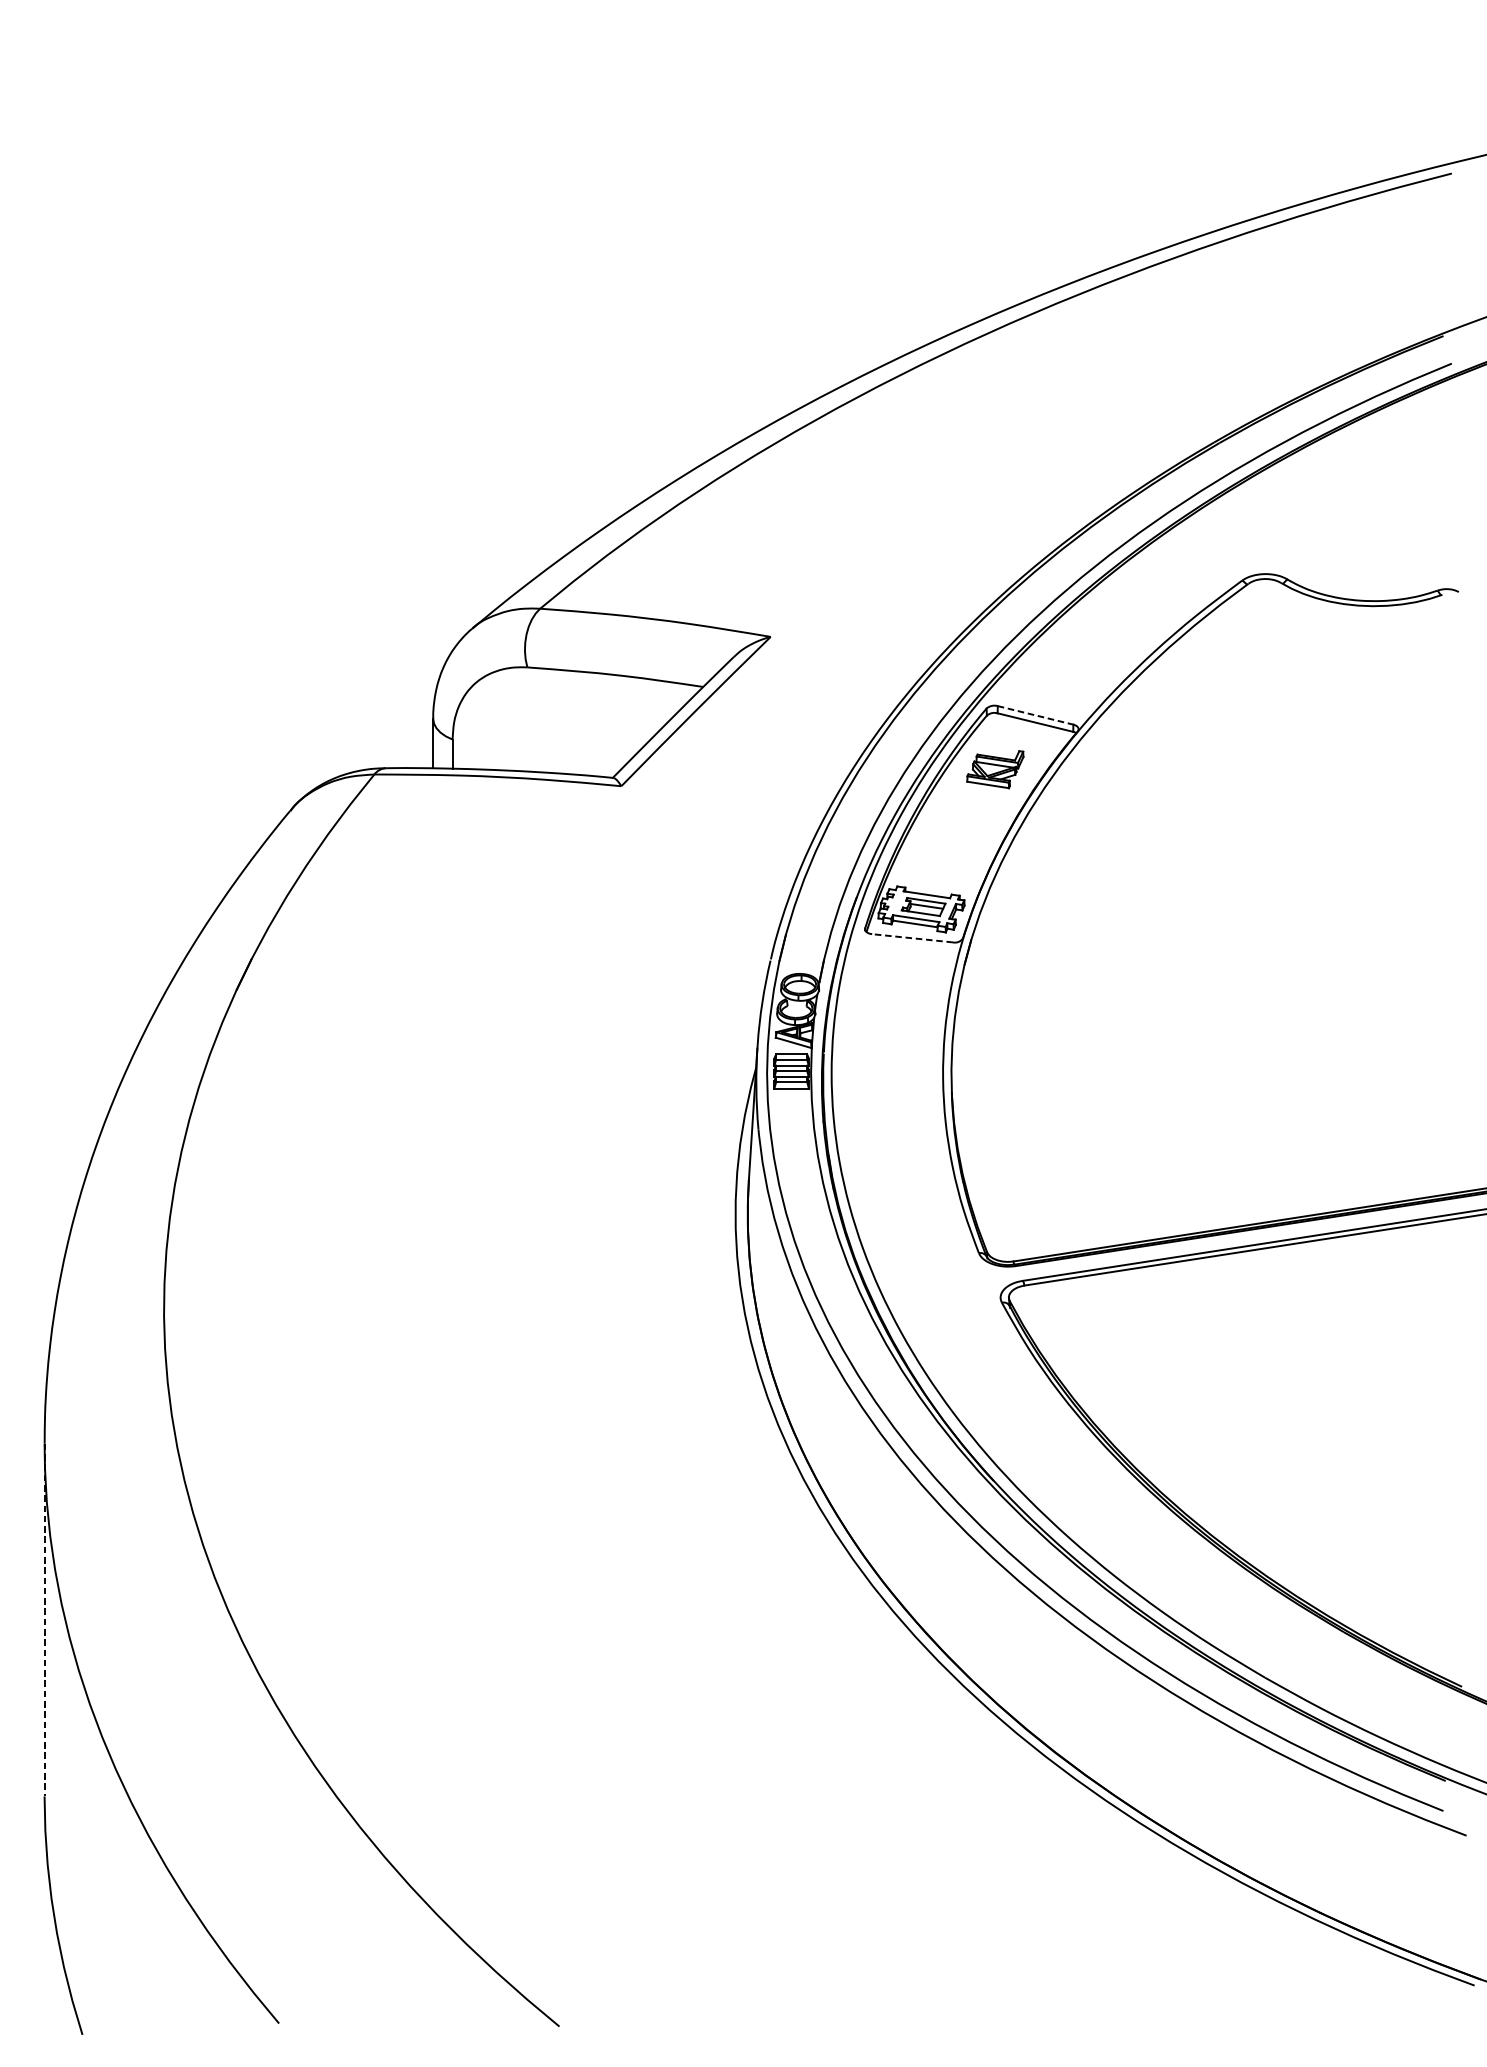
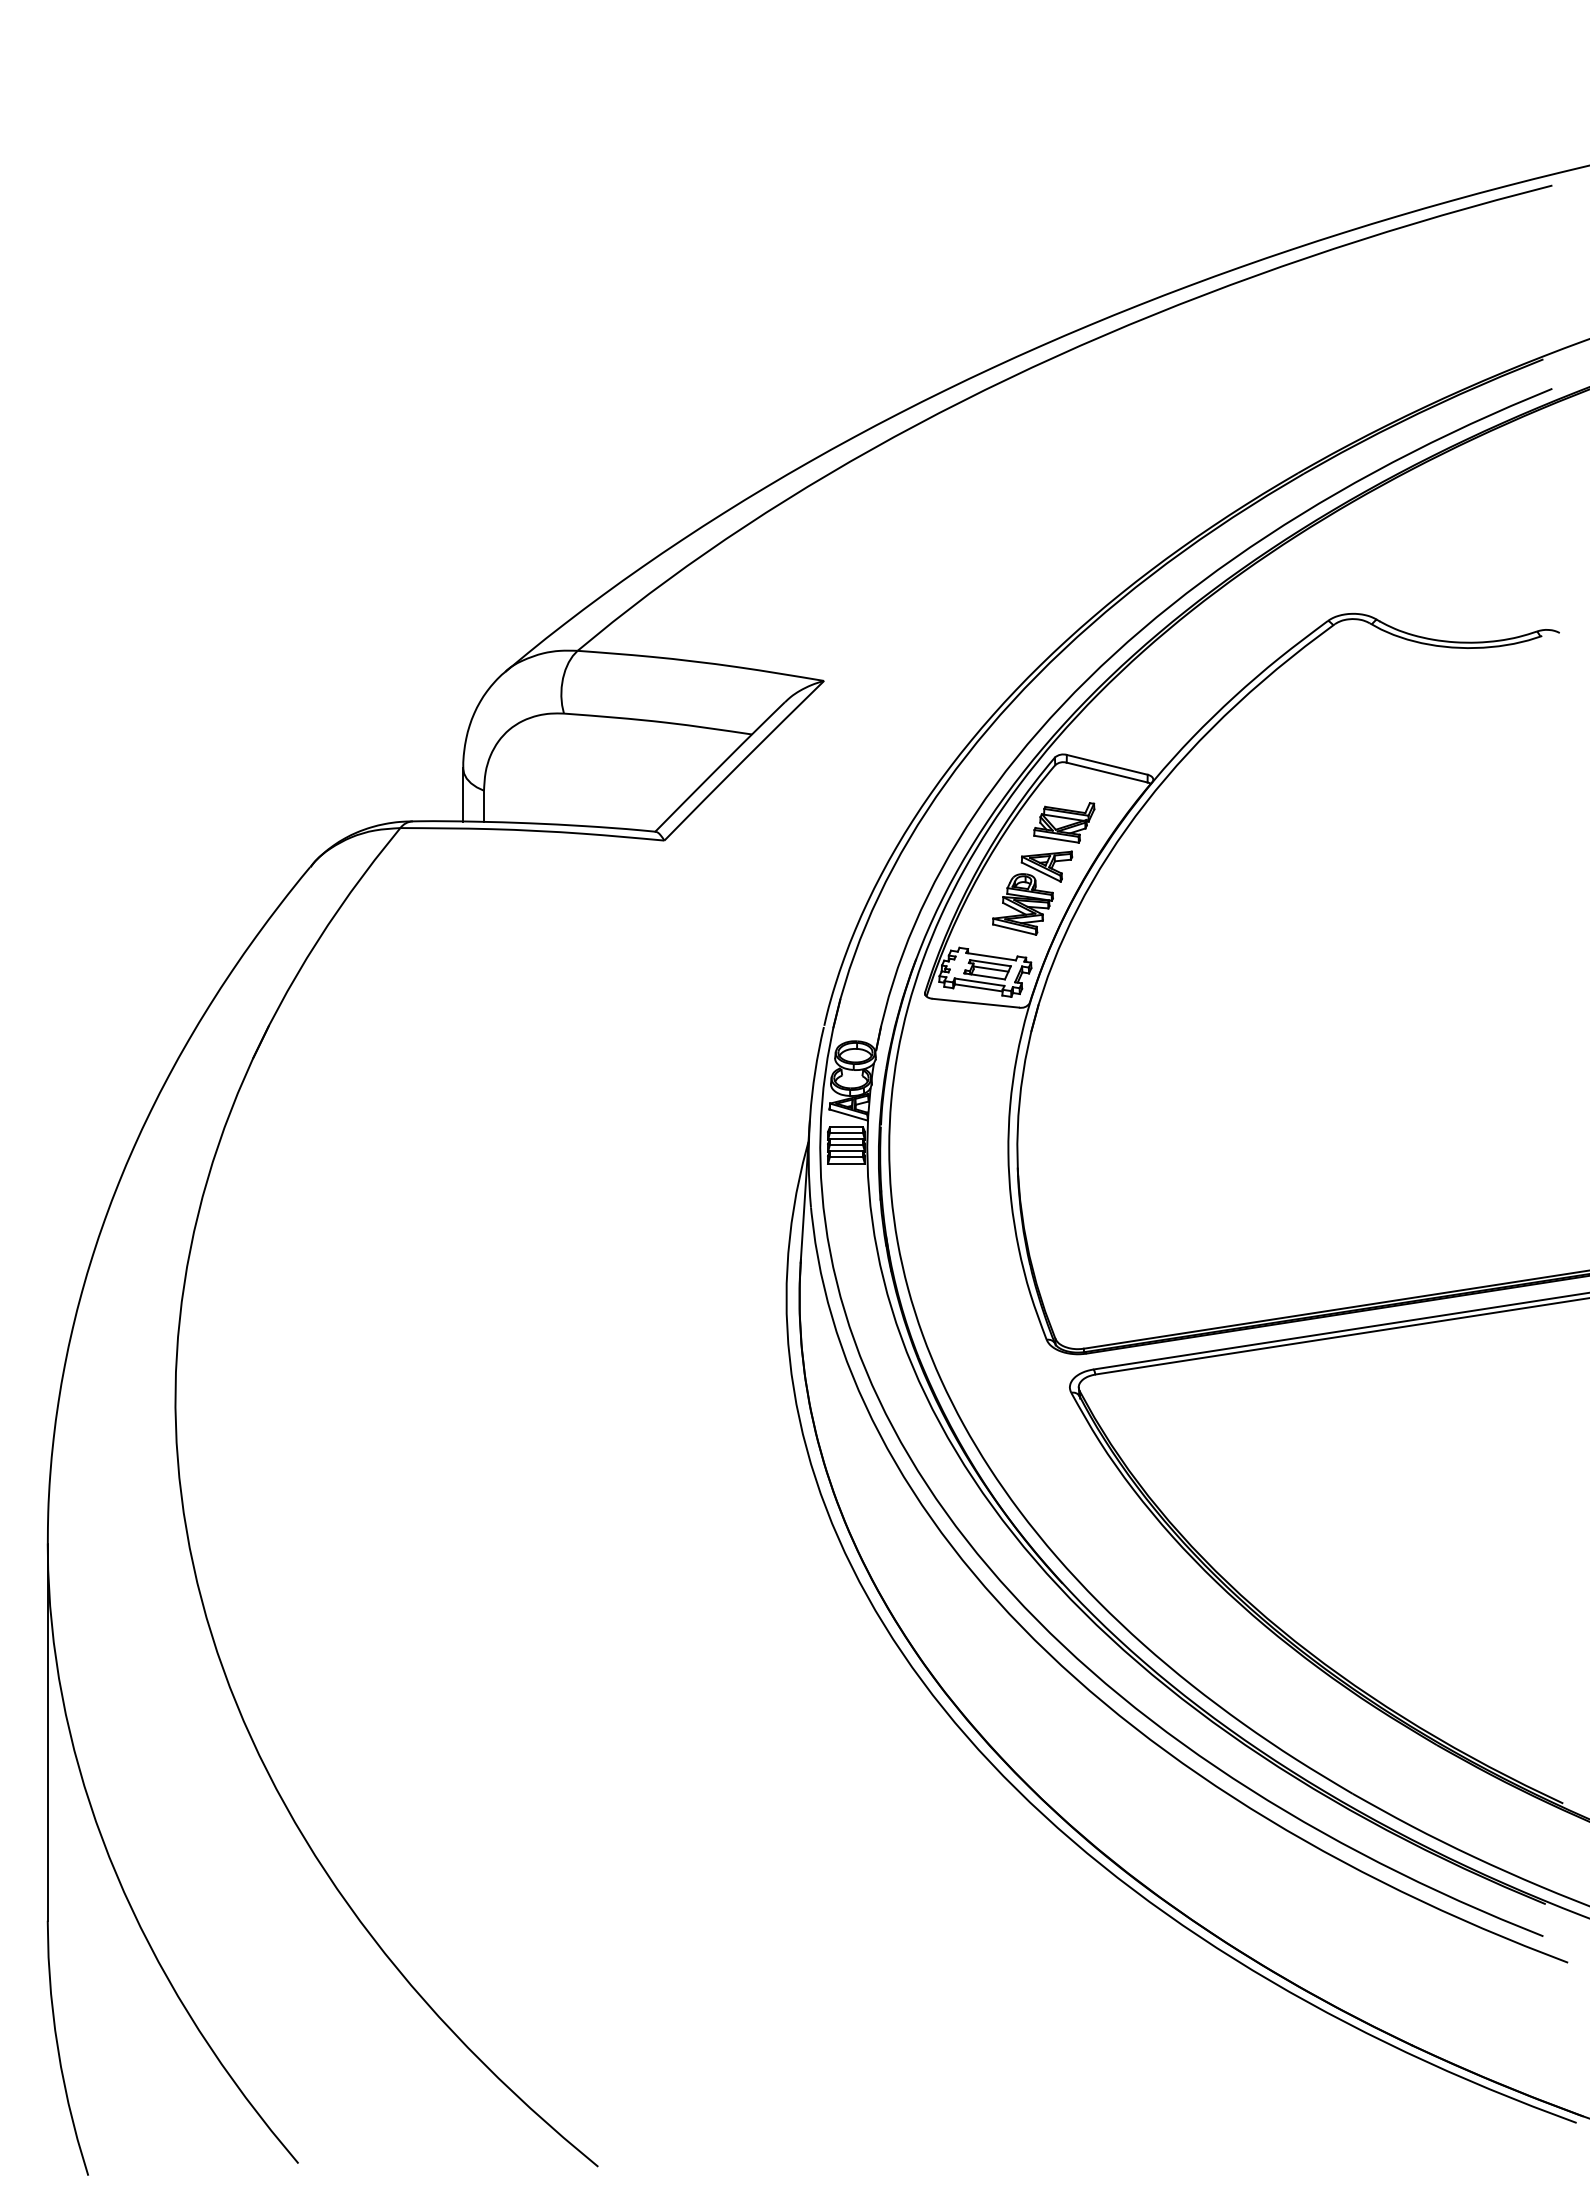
line: (1035, 715) -> (1107, 764), dashed -> solid
part: (965, 834) -> (1032, 892), added
line: (912, 938) -> (975, 1003), dashed -> solid
line: (44, 1620) -> (47, 1732), dashed -> solid

